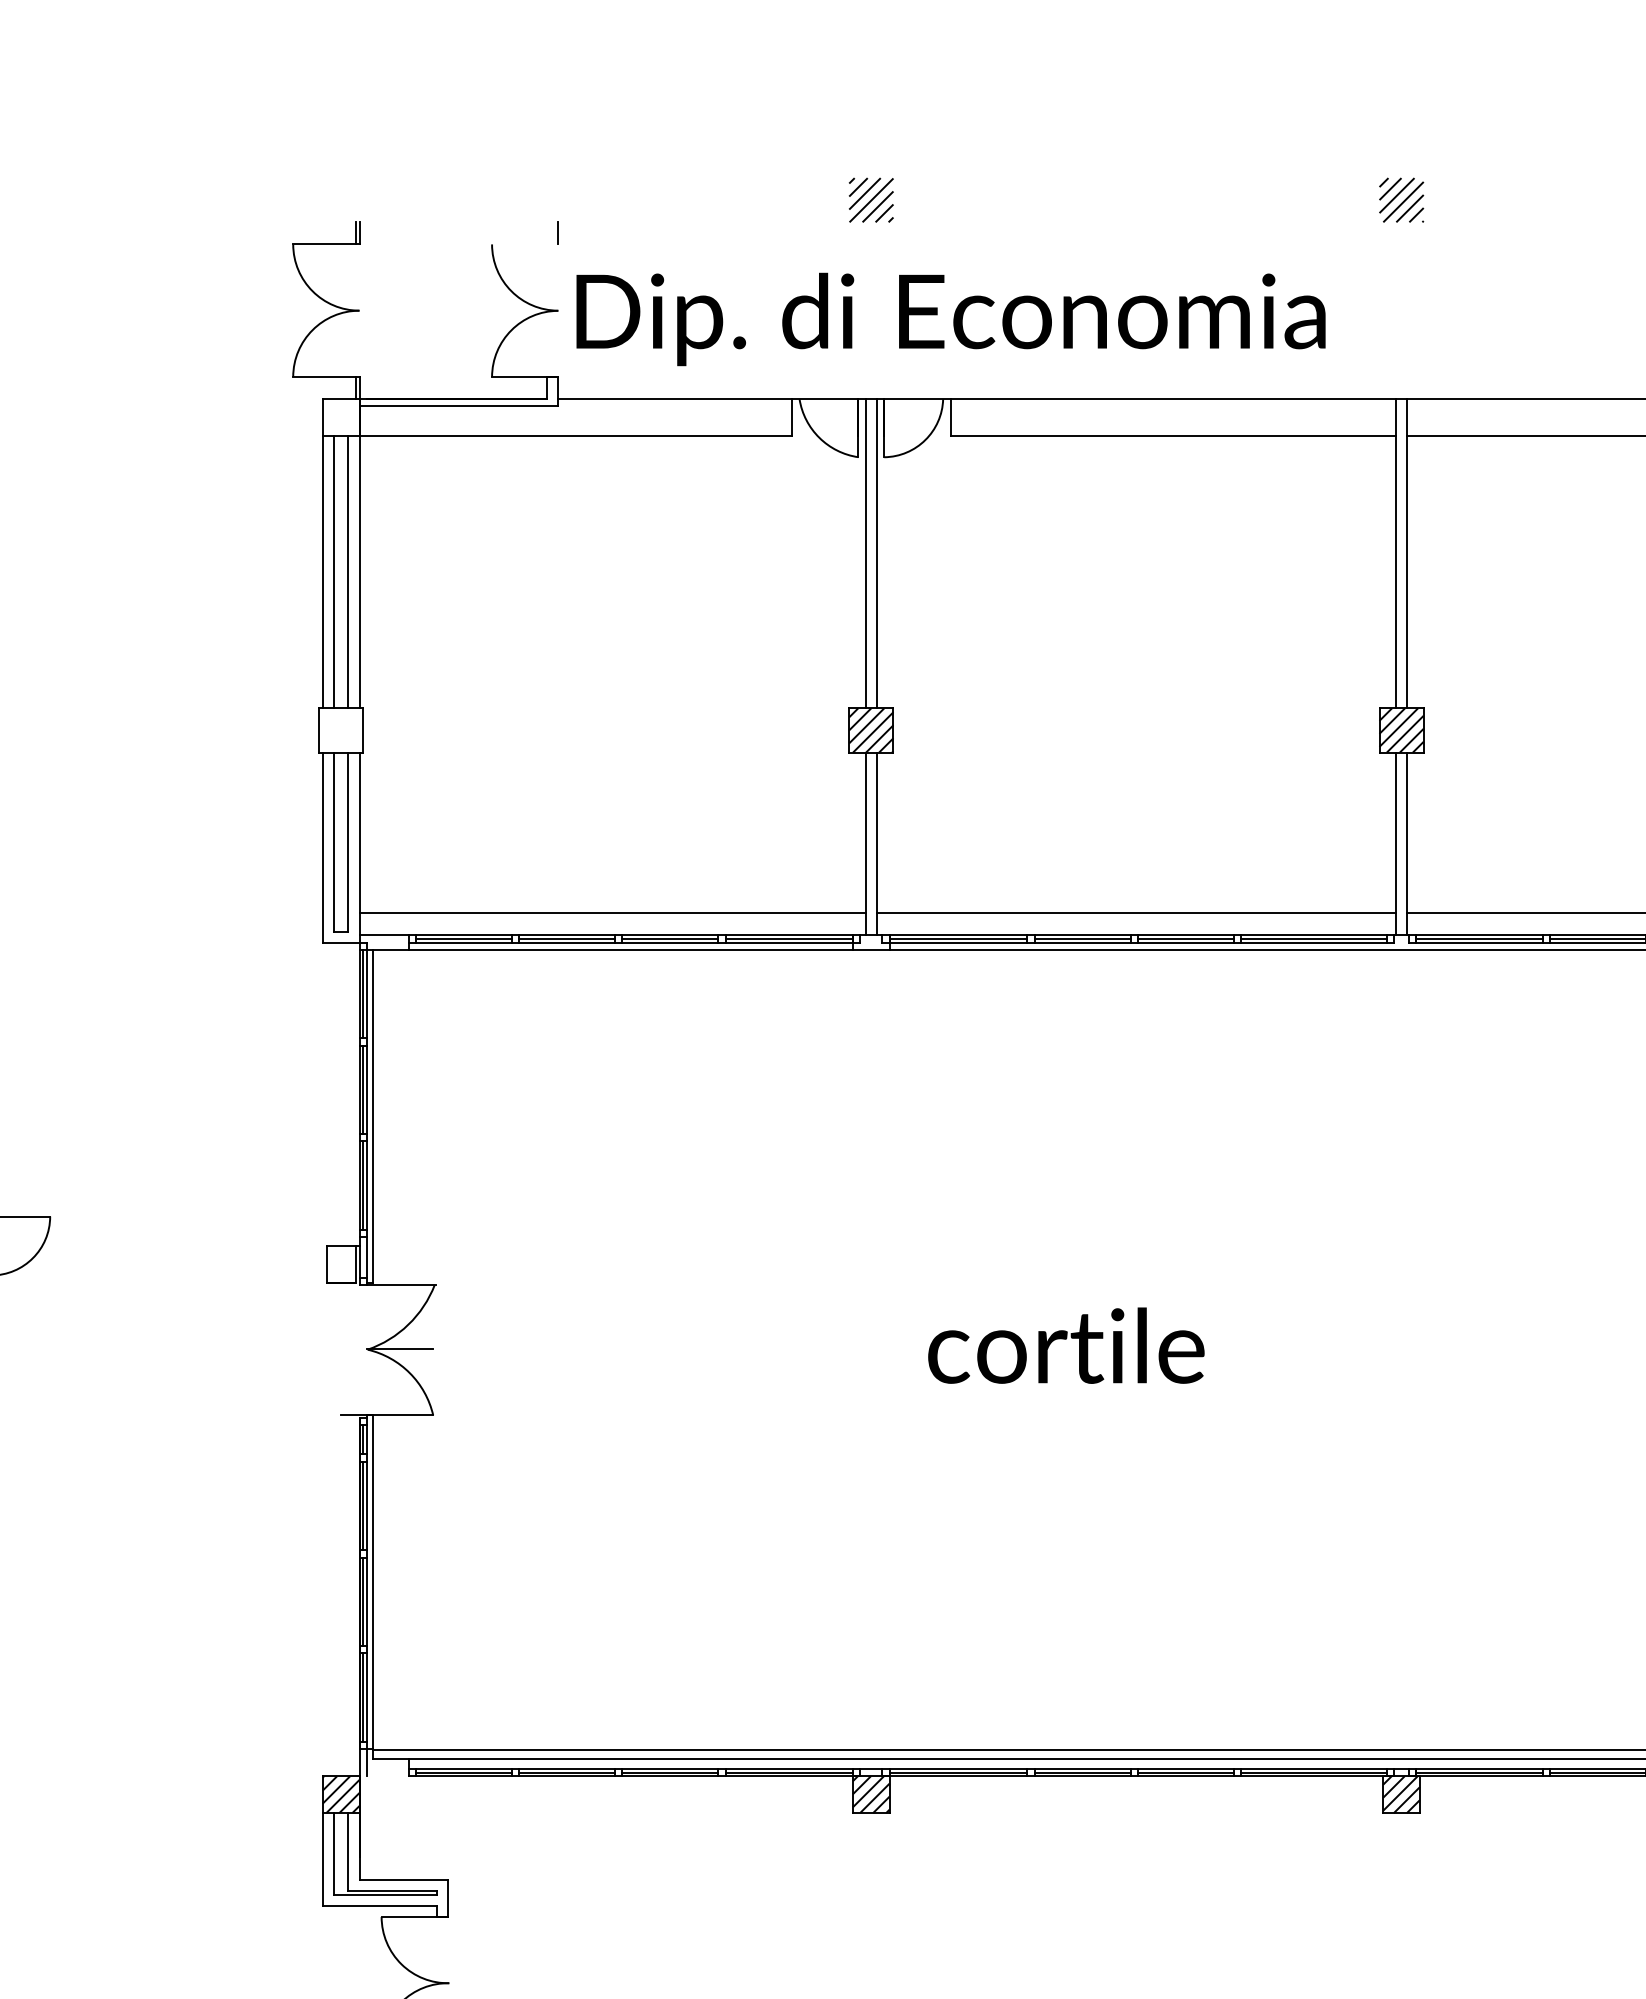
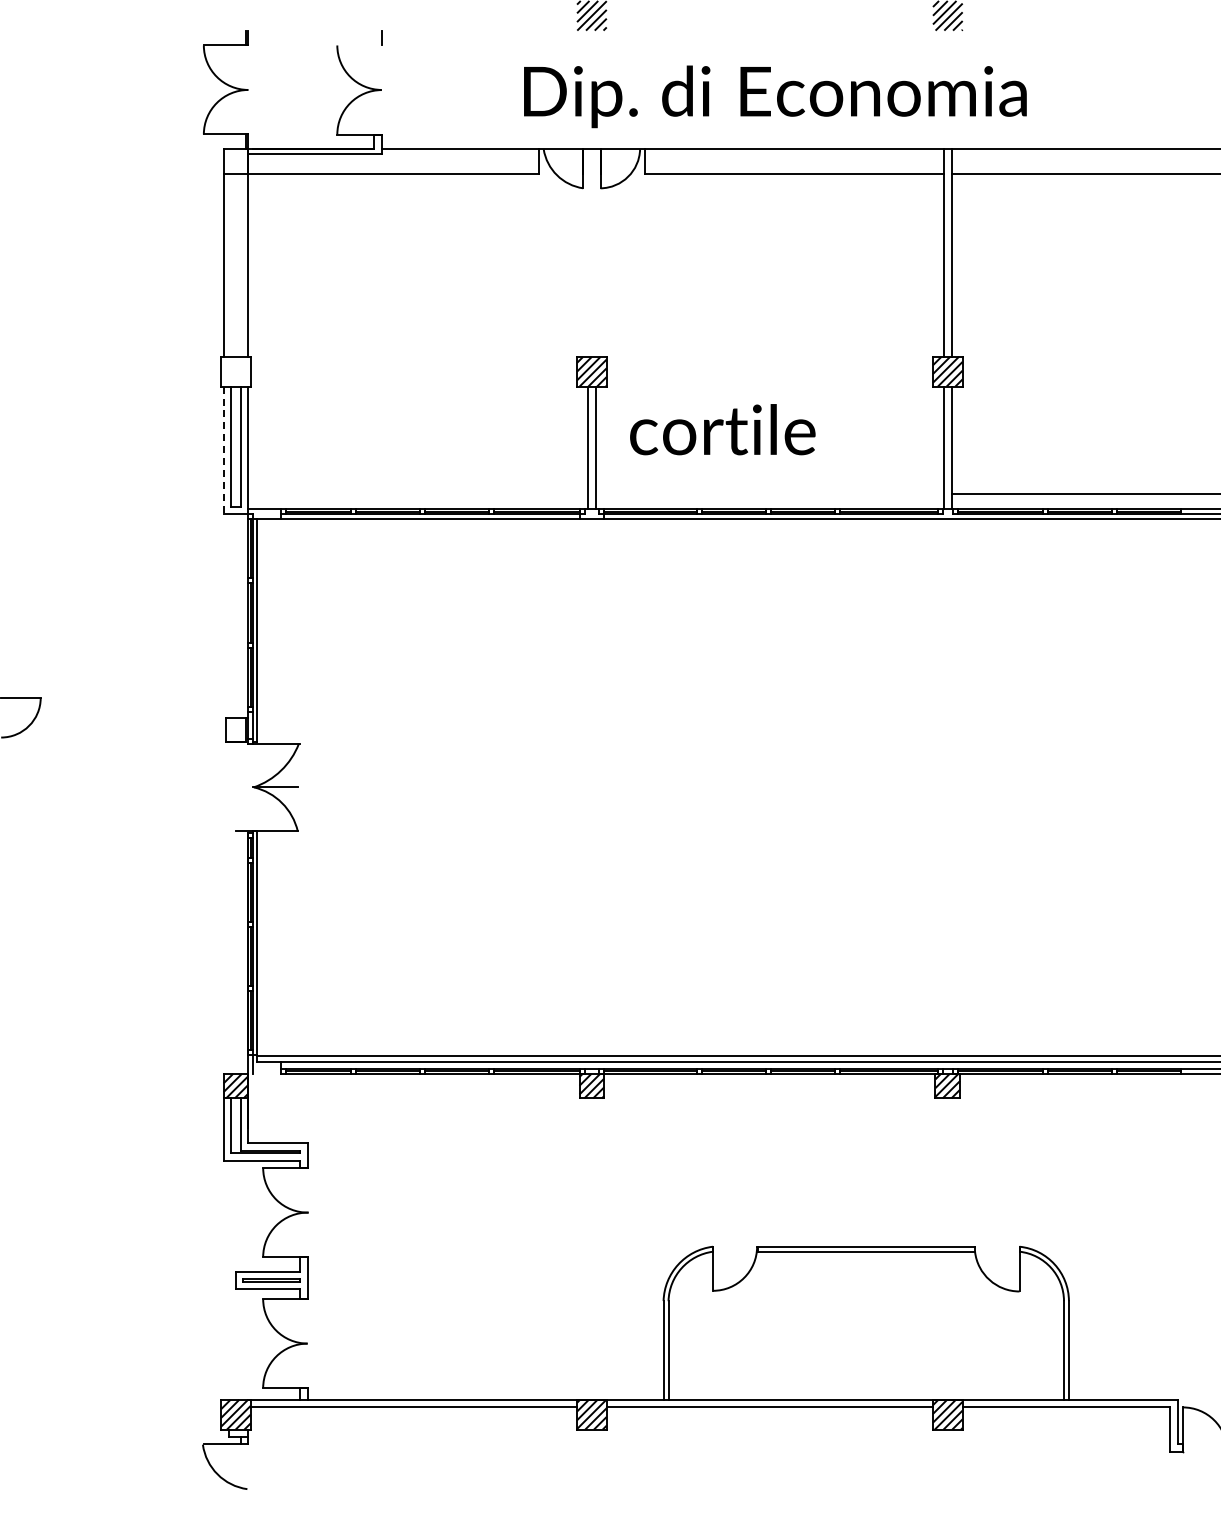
text: (951, 318) -> (775, 96), moved
line: (866, 552) -> (588, 252), removed
line: (876, 552) -> (595, 252), removed
line: (334, 572) -> (231, 265), removed
line: (347, 572) -> (240, 265), removed
line: (322, 847) -> (223, 450), solid -> dashed
line: (612, 913) -> (418, 494), removed
line: (1135, 913) -> (769, 494), removed
text: (1065, 1345) -> (722, 429), moved

